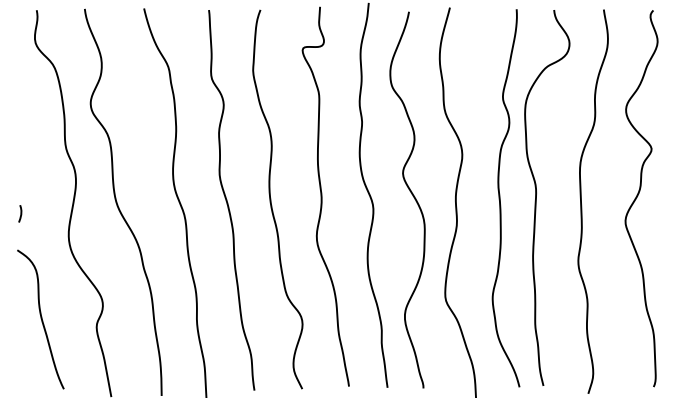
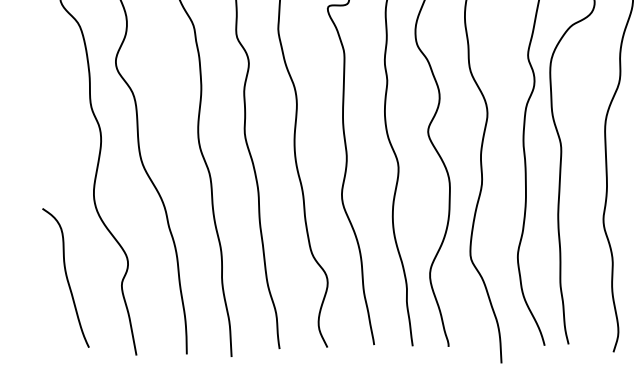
curve: (20, 213) -> (45, 171), removed

